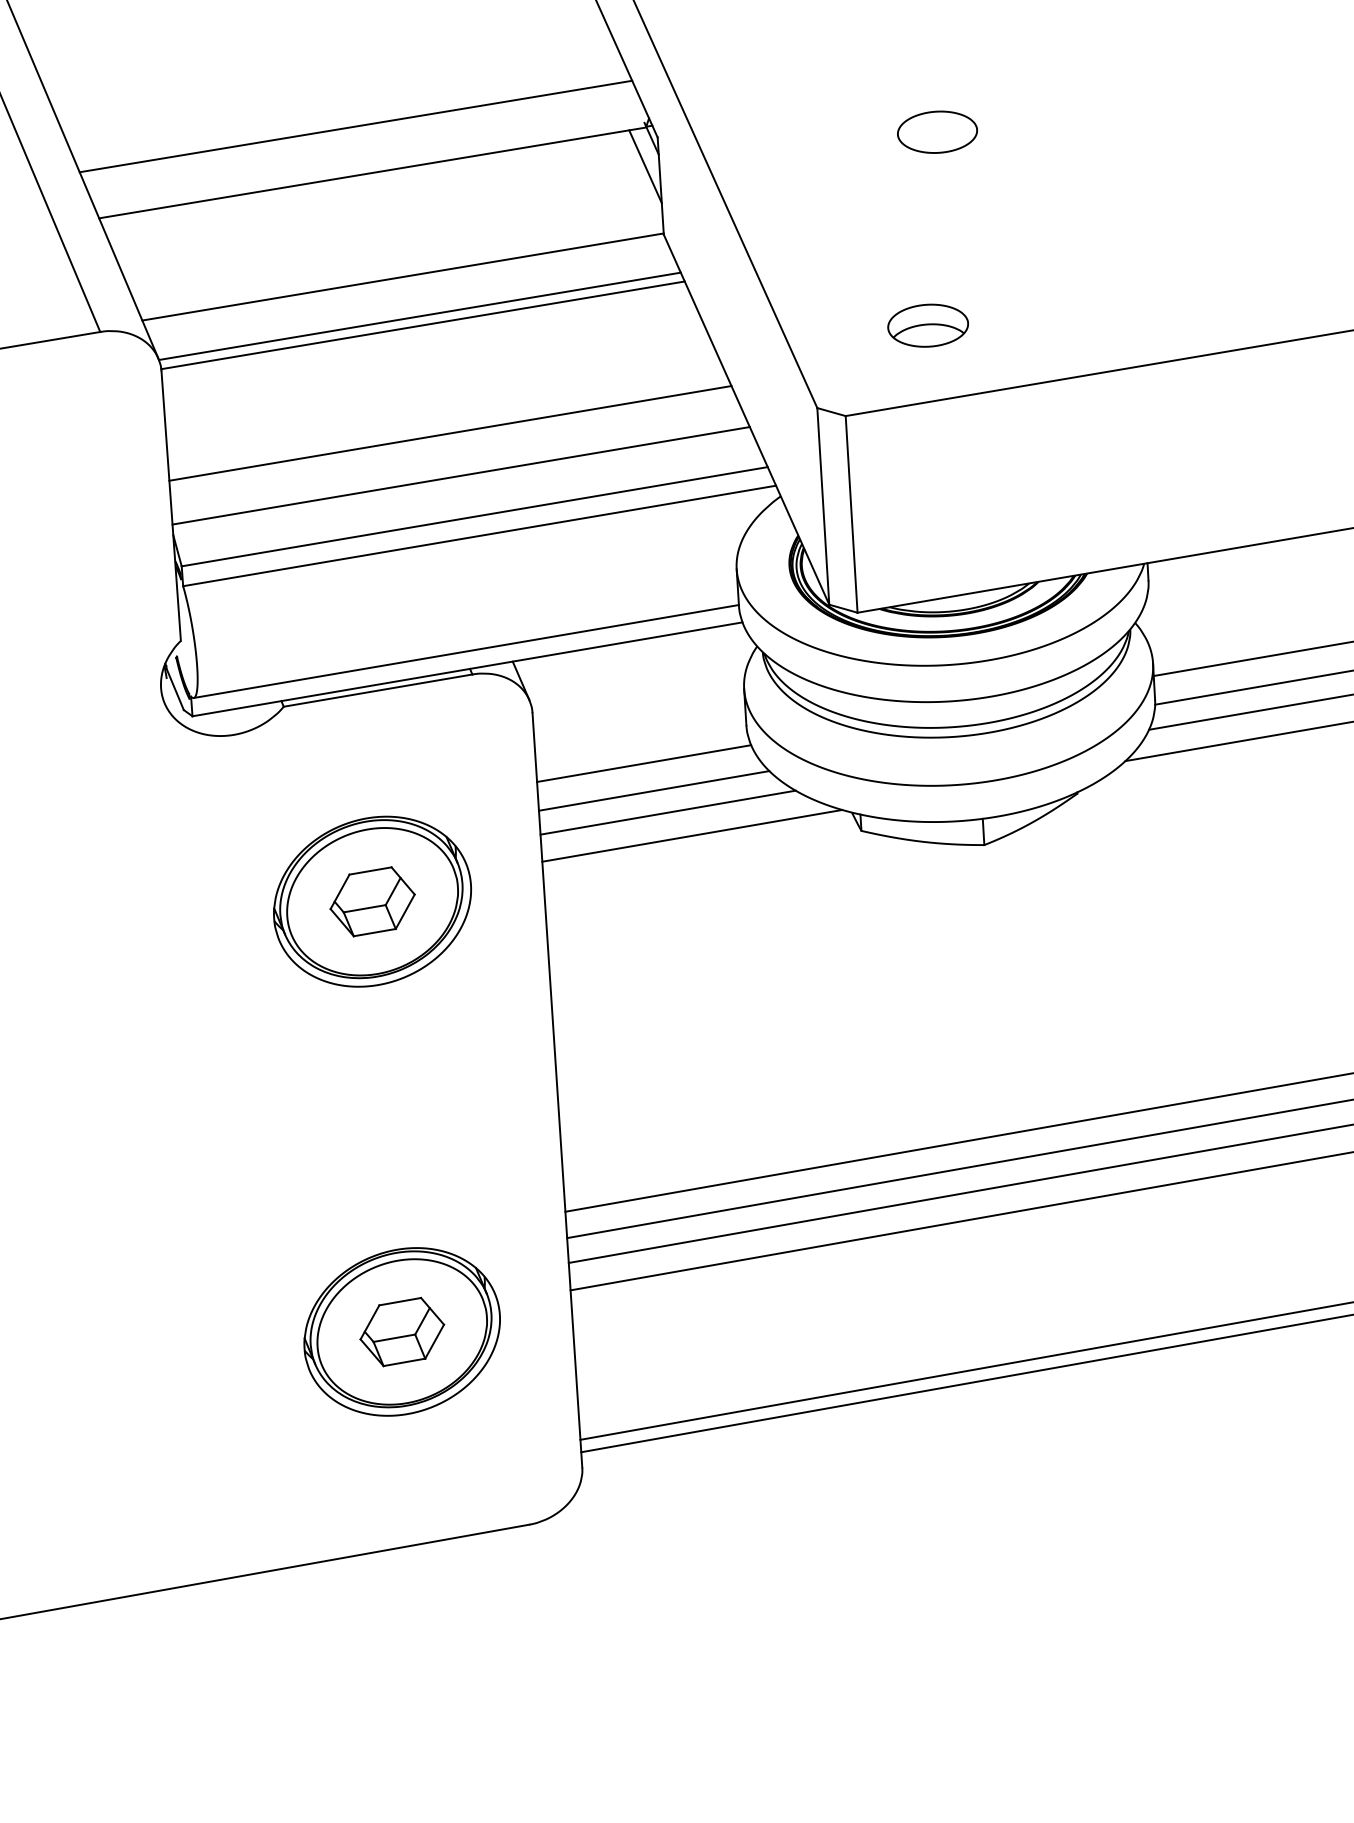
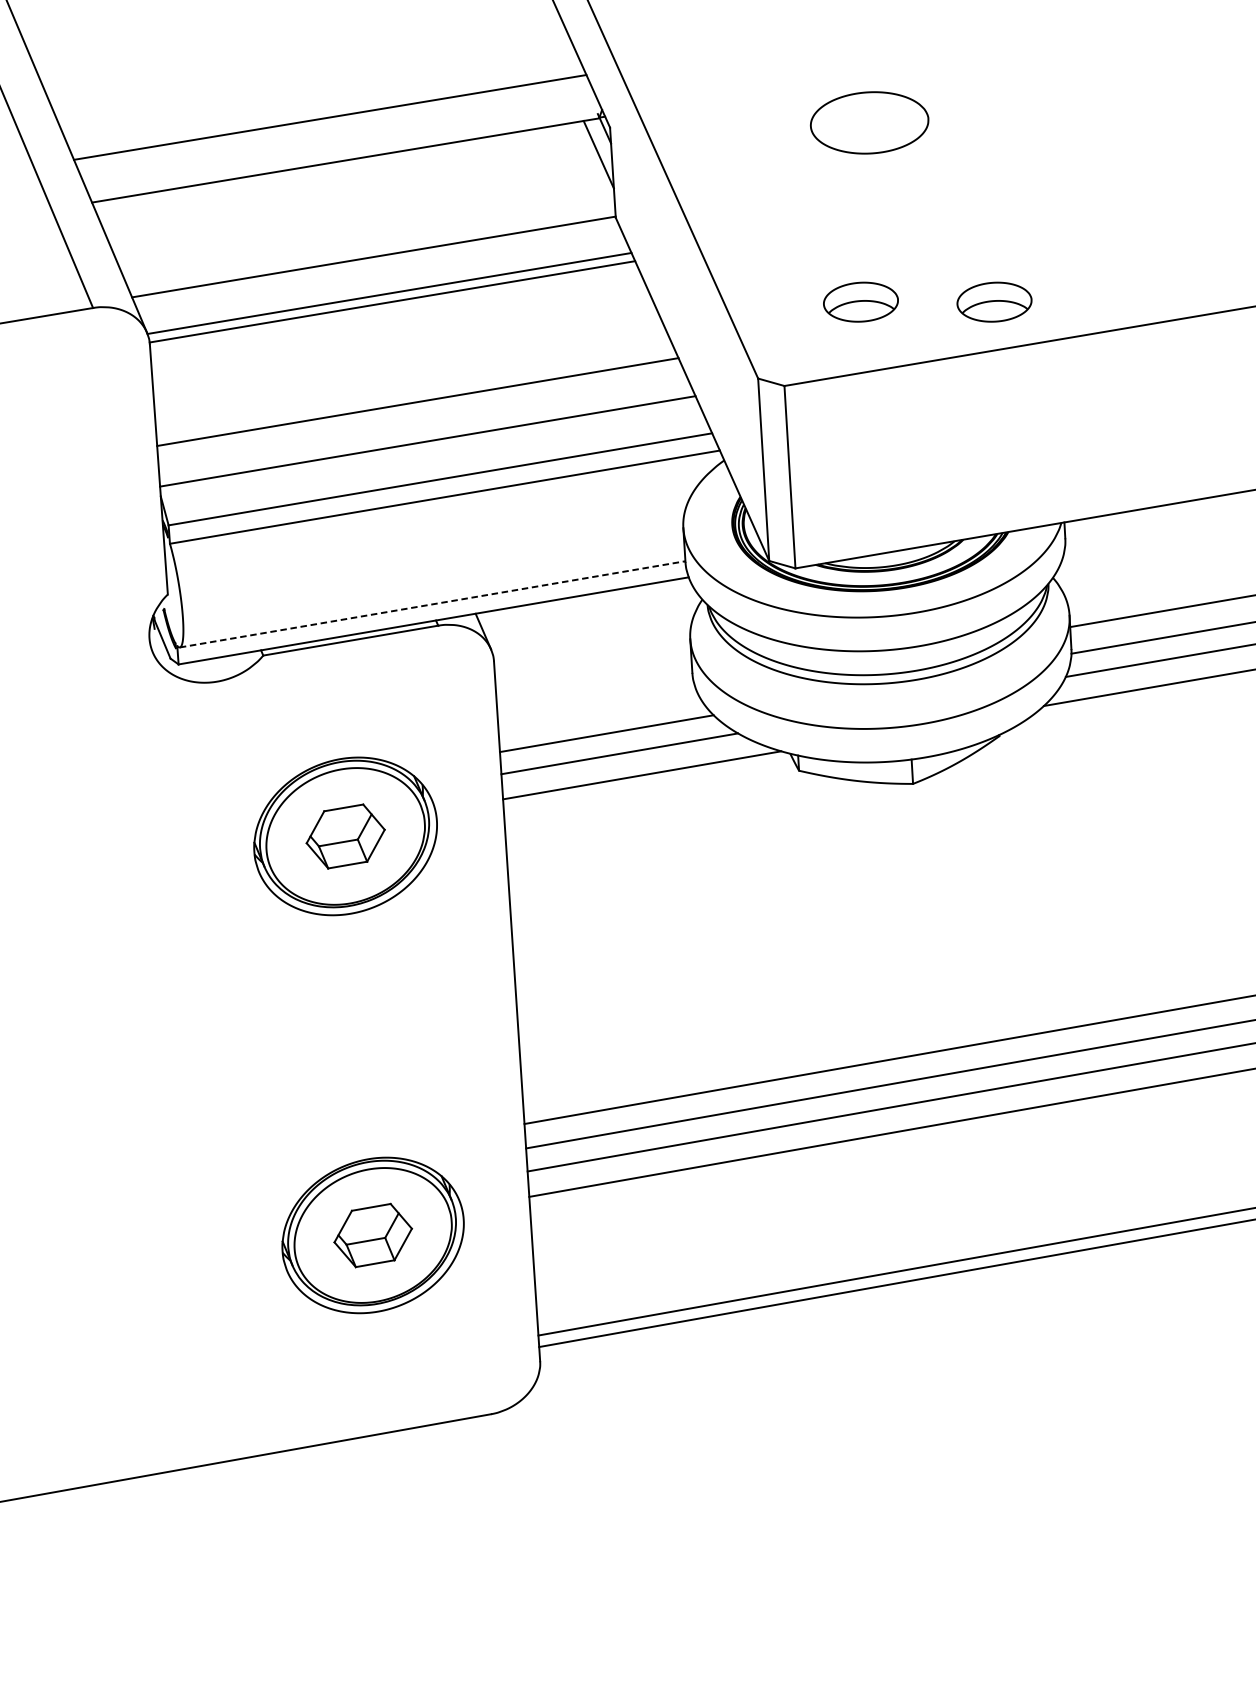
part: (937, 131) -> (869, 122), size x1.6
part: (1071, 325) -> (993, 301), added
line: (466, 651) -> (432, 604), solid -> dashed
line: (644, 763) -> (597, 708), removed

